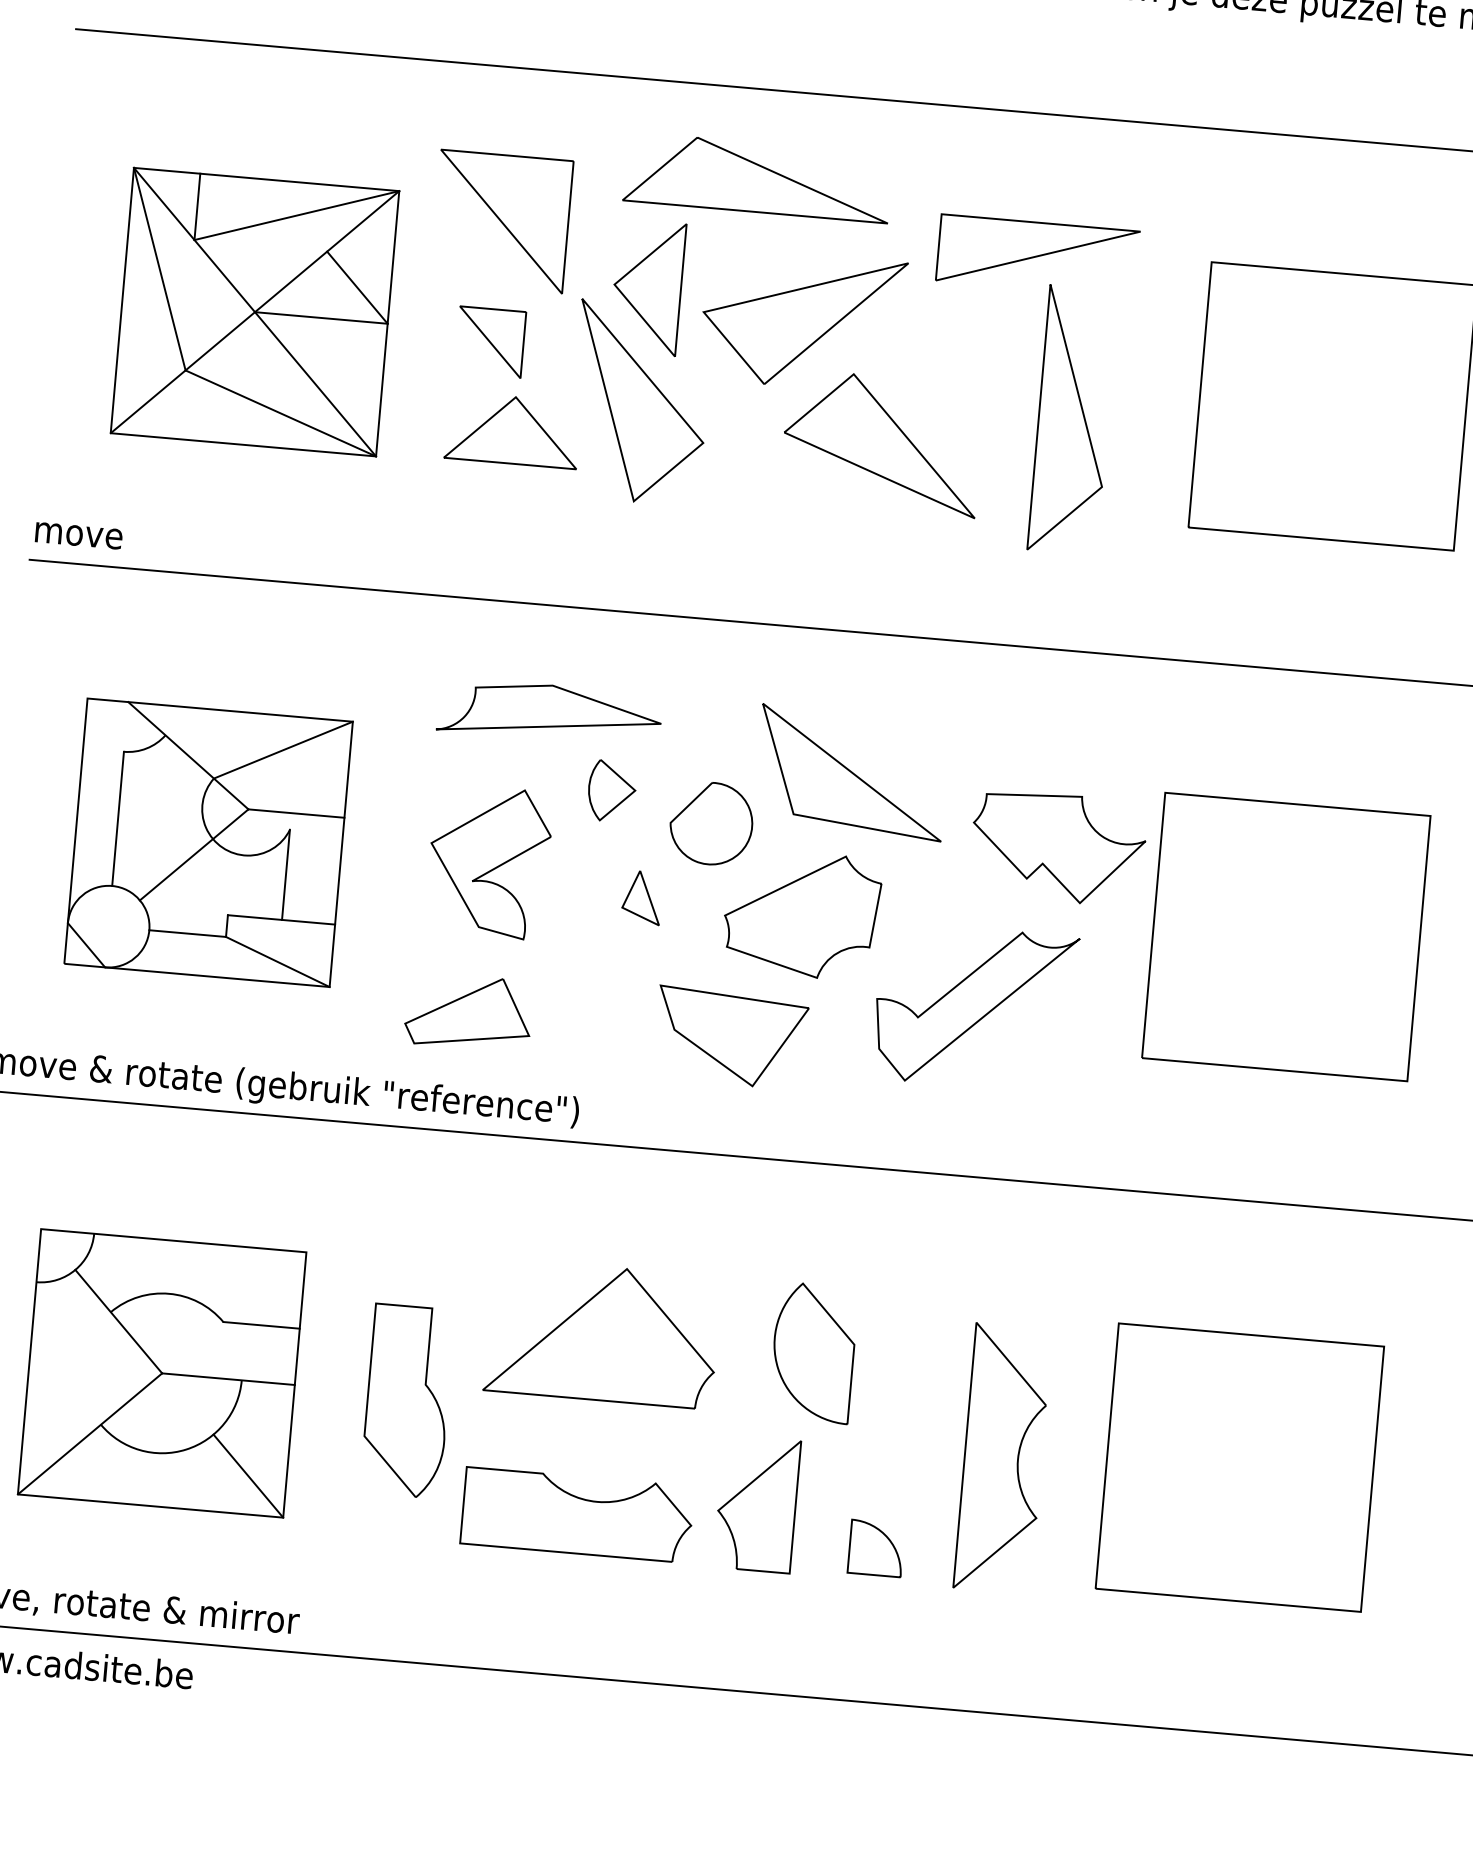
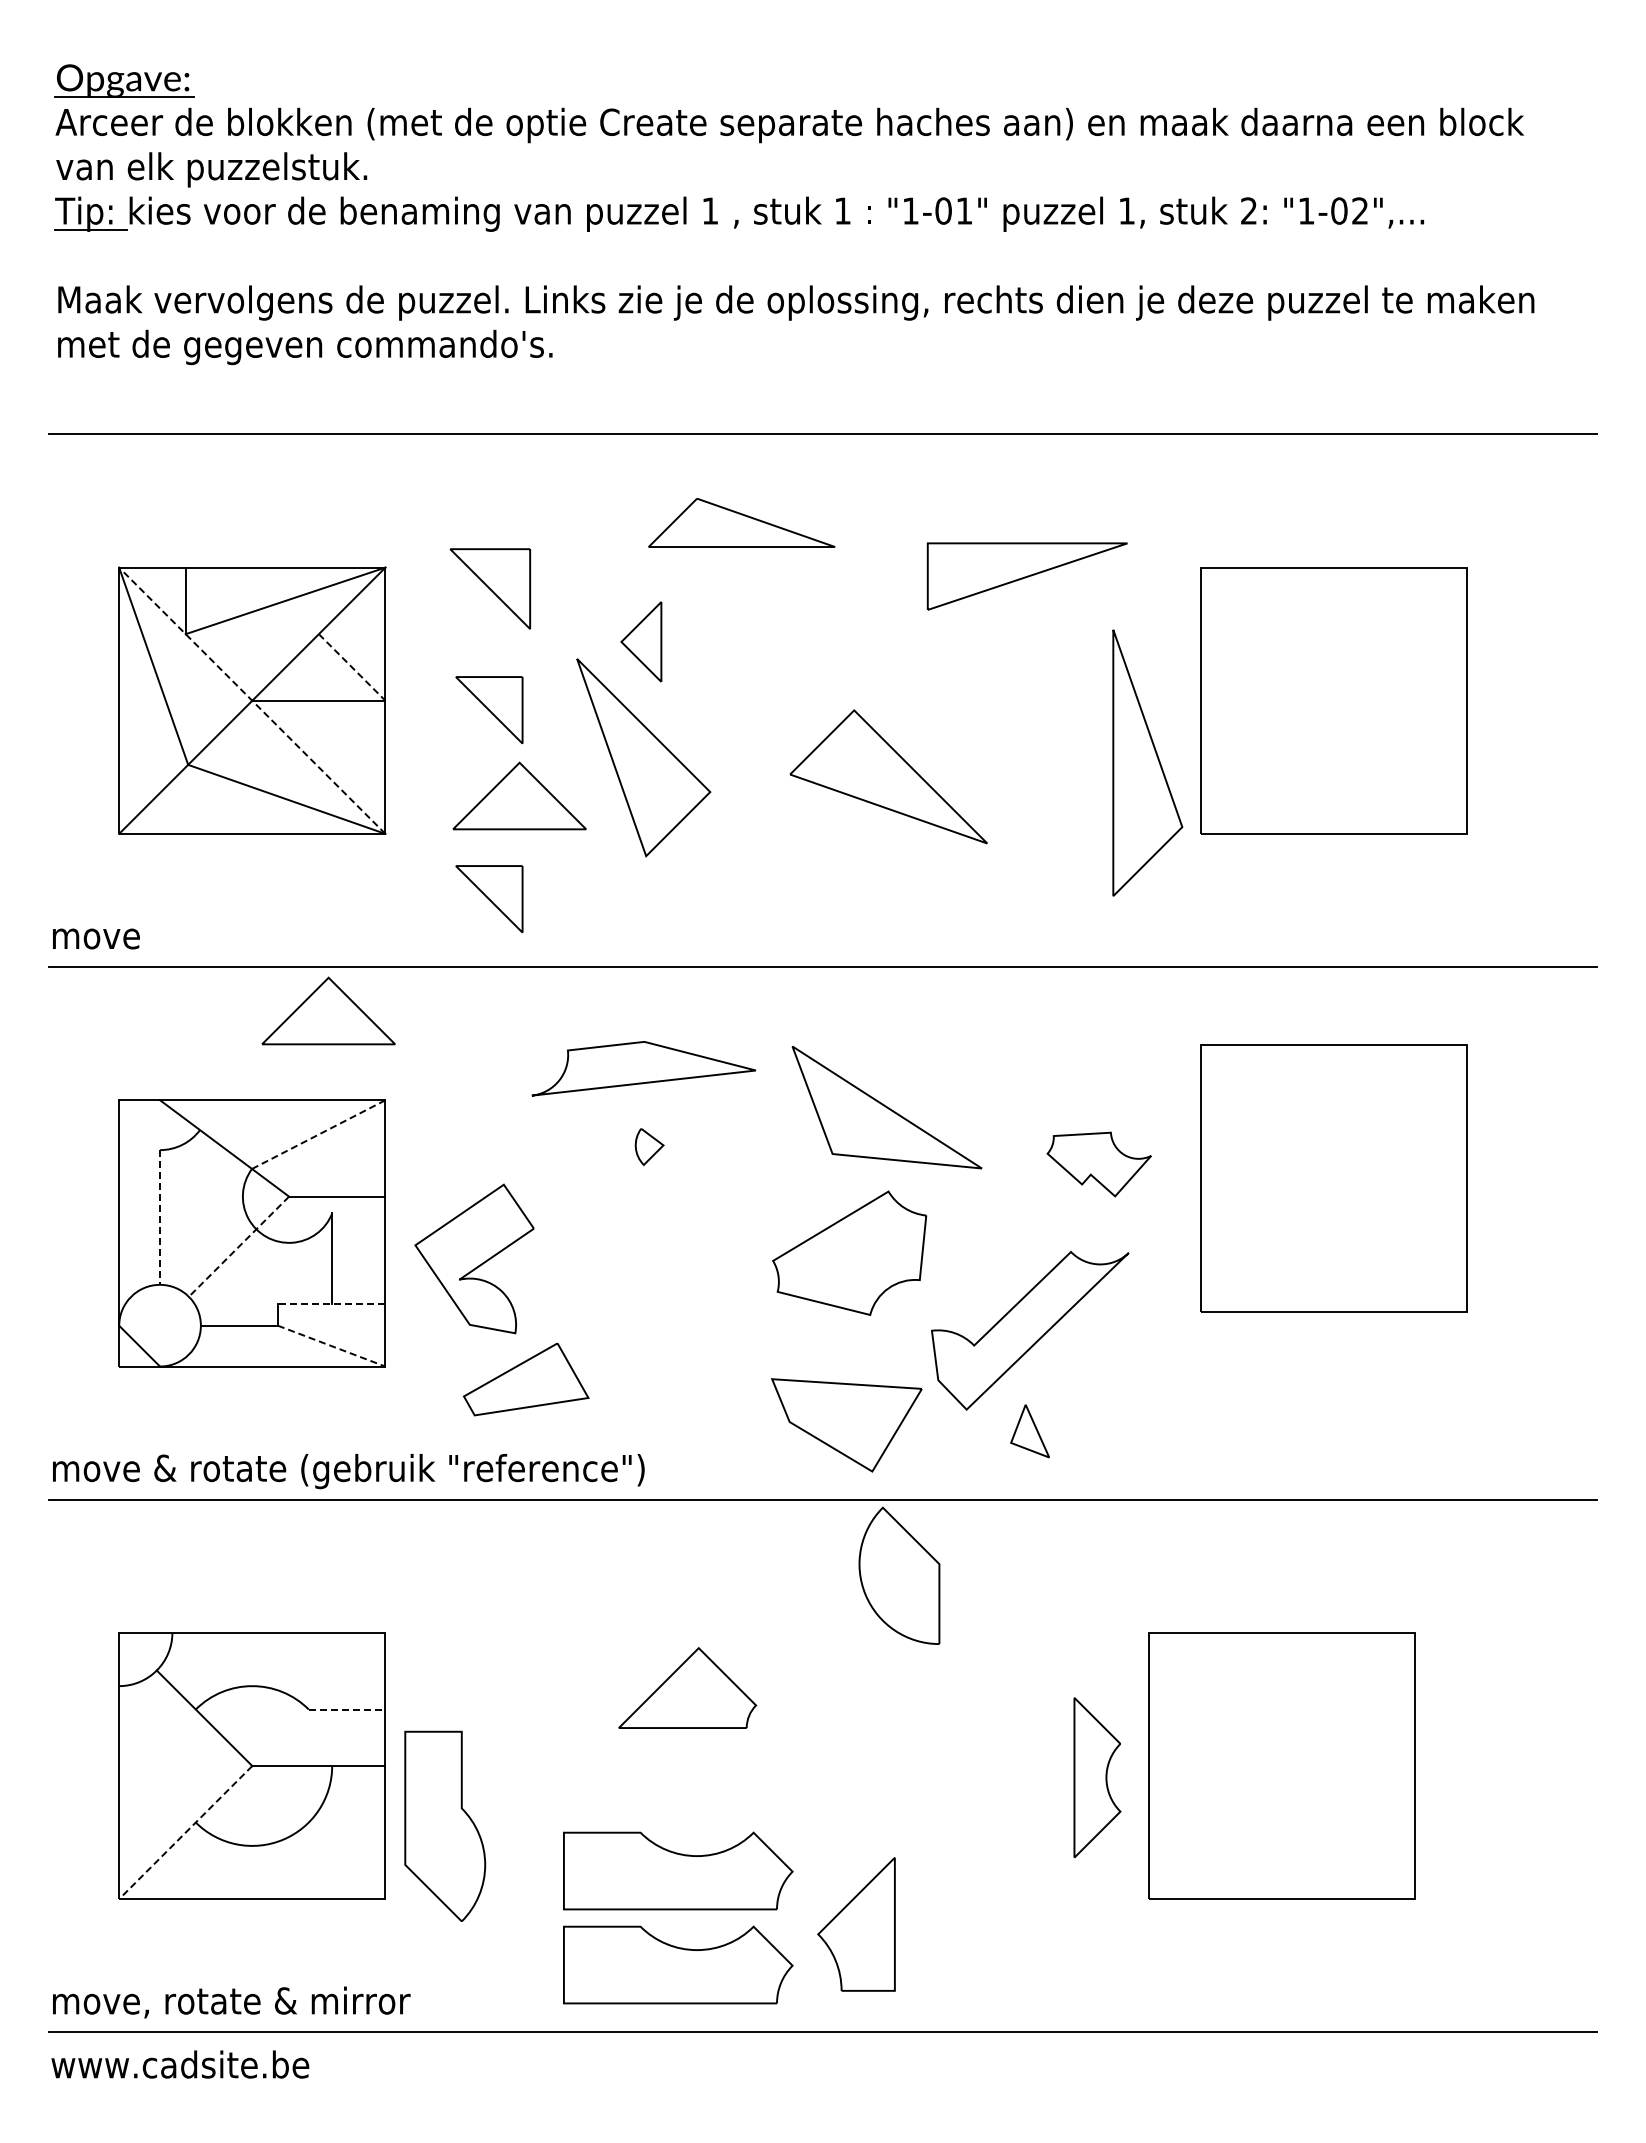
part: (757, 177) -> (741, 522), size x0.7
part: (502, 221) -> (490, 588), size x0.6
line: (357, 287) -> (352, 667), solid -> dashed
part: (647, 287) -> (641, 641), size x0.6
line: (254, 311) -> (251, 700), solid -> dashed
part: (802, 320) -> (798, 661), removed
part: (1072, 419) -> (1147, 762), moved
part: (474, 529) -> (489, 898), added
part: (303, 627) -> (328, 1010), added
part: (549, 712) -> (643, 1068), moved
line: (284, 750) -> (319, 1134), solid -> dashed
part: (611, 790) -> (649, 1146), size x0.6
line: (118, 818) -> (160, 1217), solid -> dashed
part: (711, 823) -> (751, 1170), removed
part: (1058, 847) -> (1099, 1164), size x0.6
line: (194, 854) -> (239, 1246), solid -> dashed
part: (489, 861) -> (474, 1258), moved
part: (641, 897) -> (1029, 1431), moved
line: (281, 919) -> (331, 1303), solid -> dashed
part: (1285, 937) -> (1333, 1178), moved
line: (277, 962) -> (331, 1346), solid -> dashed
part: (730, 1038) -> (846, 1425), moved
line: (261, 1325) -> (347, 1709), solid -> dashed
part: (602, 1333) -> (687, 1687), size x0.6
part: (813, 1352) -> (899, 1575), moved
part: (407, 1400) -> (445, 1825), moved
line: (89, 1433) -> (185, 1832), solid -> dashed
part: (1003, 1458) -> (1097, 1777), size x0.6
part: (1239, 1467) -> (1281, 1765), moved
line: (247, 1475) -> (346, 1860), removed
part: (757, 1504) -> (856, 1924), moved
part: (875, 1547) -> (978, 1877), removed
part: (569, 1608) -> (678, 1964), added

